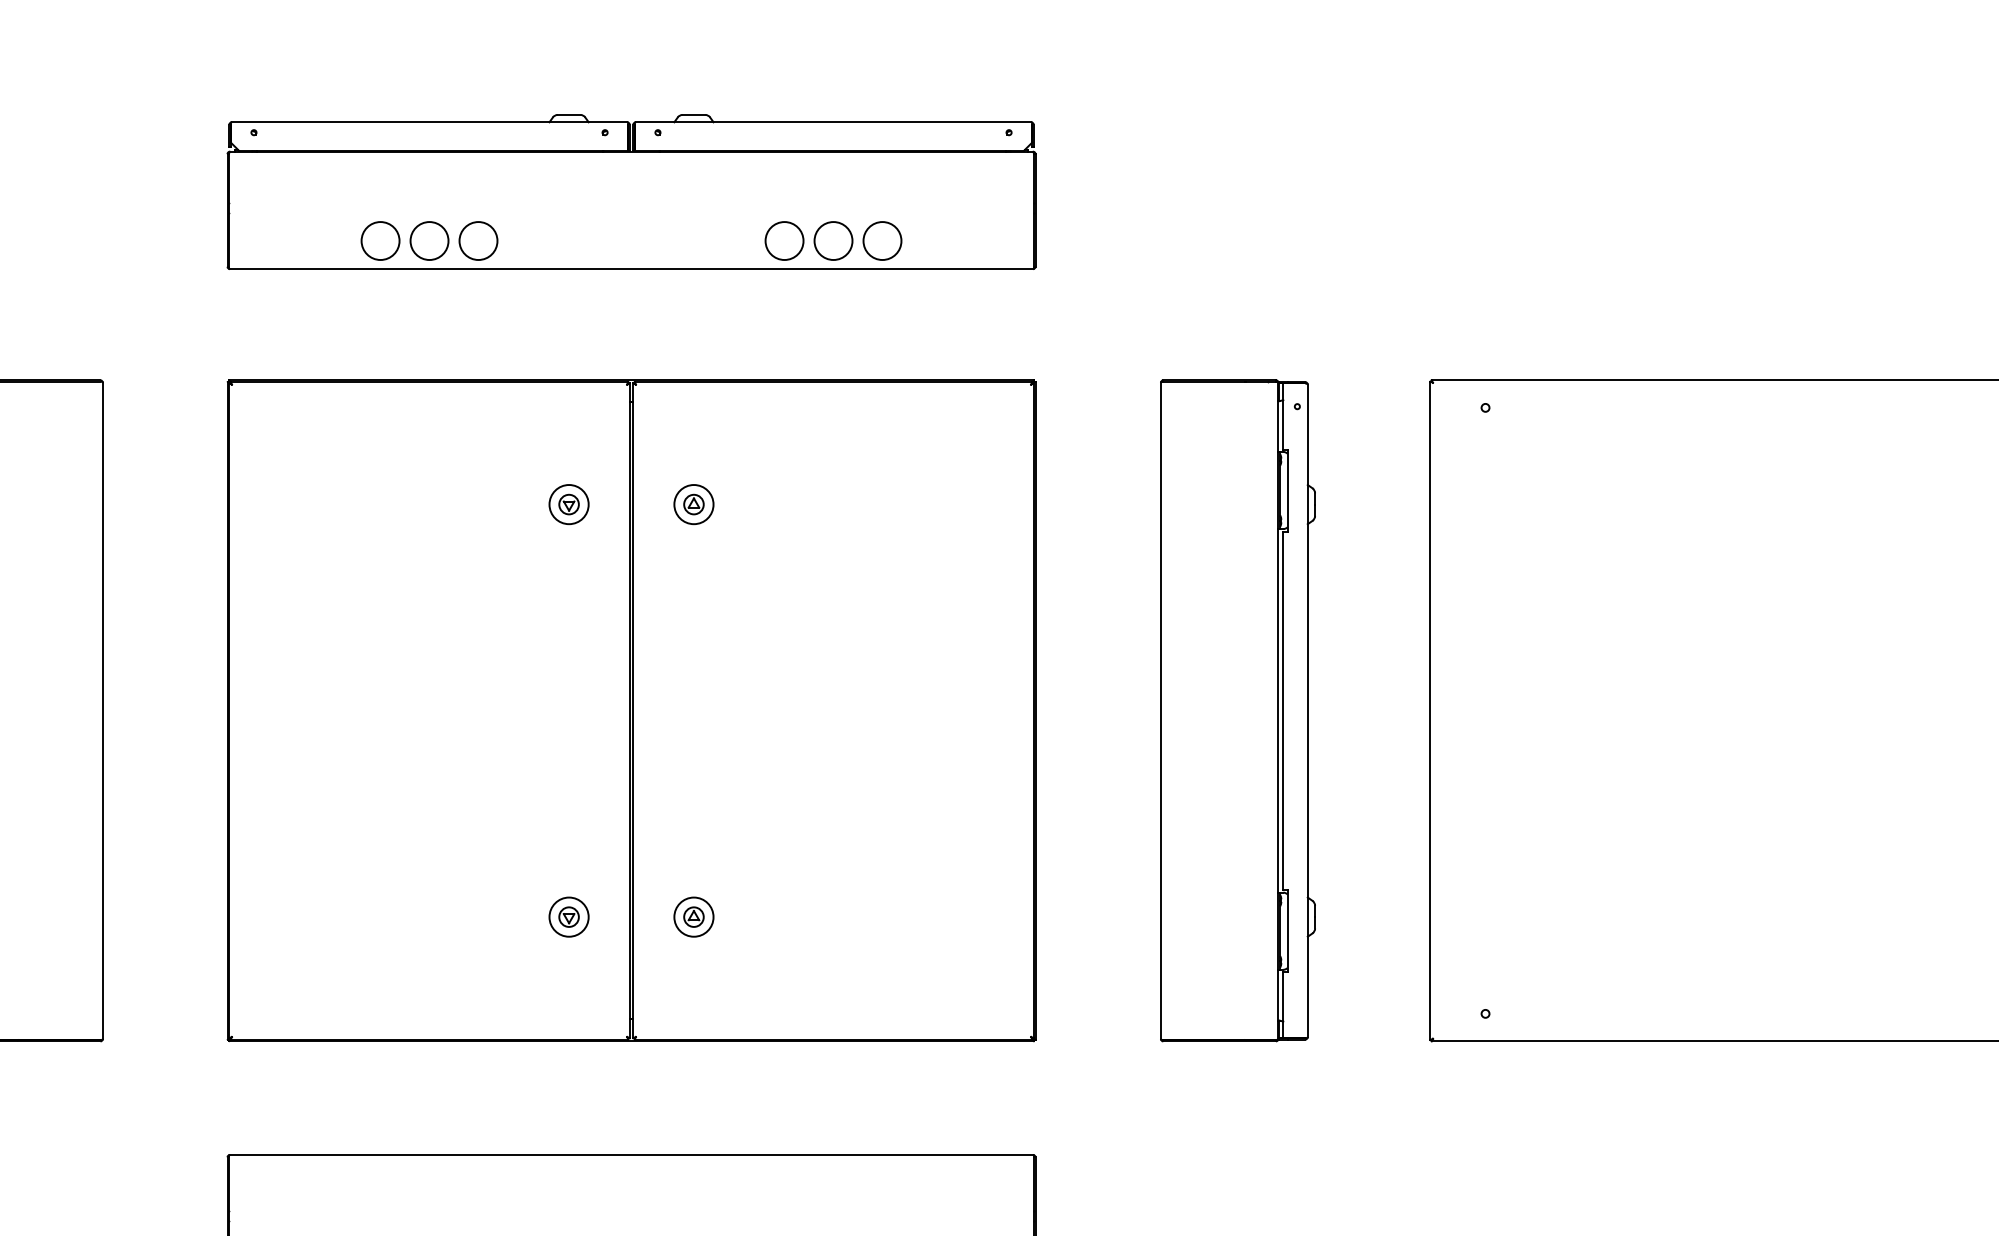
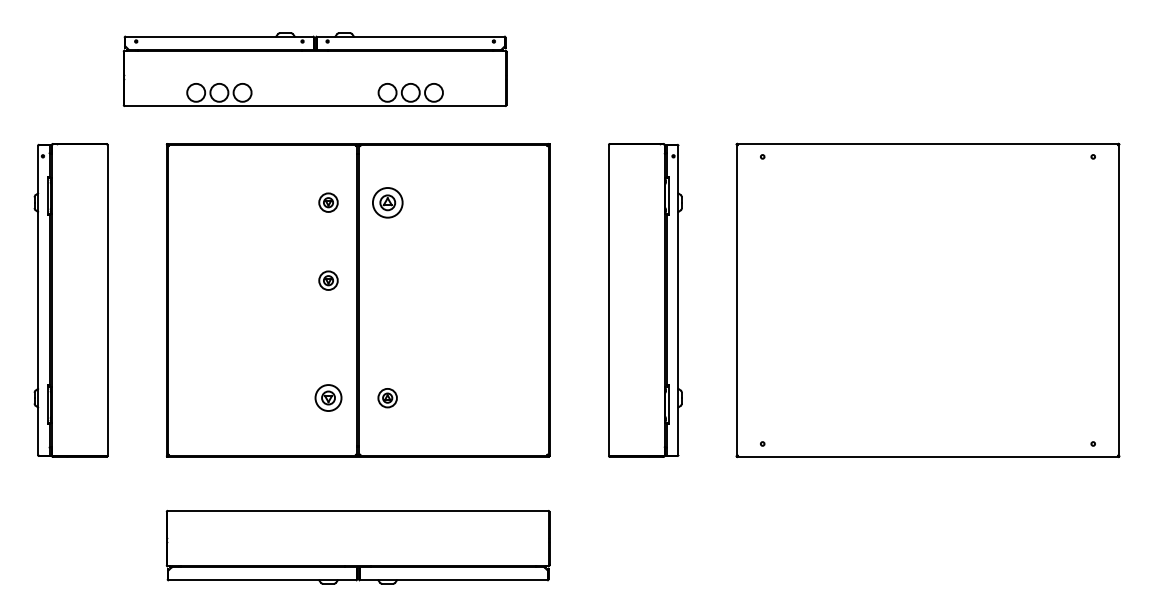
part: (630, 191) -> (314, 69), moved
part: (693, 504) -> (387, 202), size x1.6
part: (569, 668) -> (328, 280), added
part: (569, 917) -> (328, 398), size x1.4

